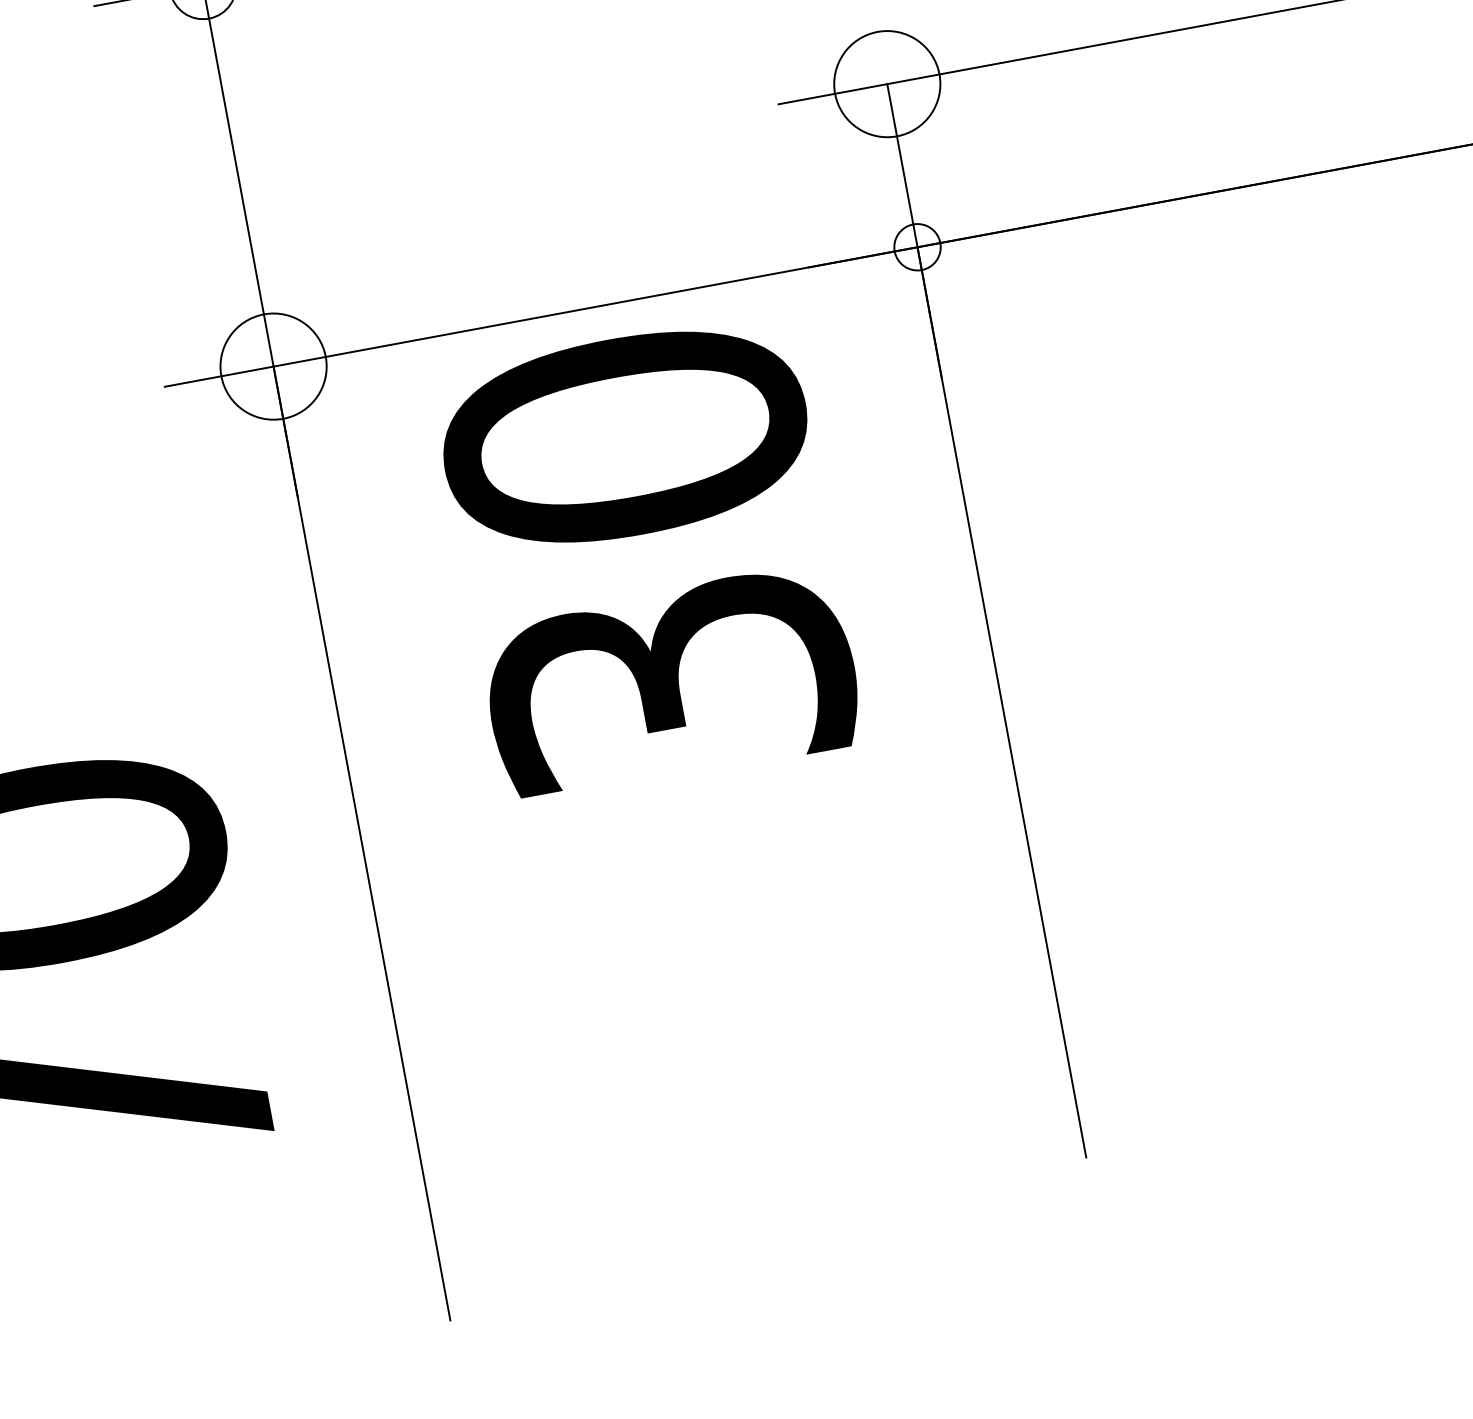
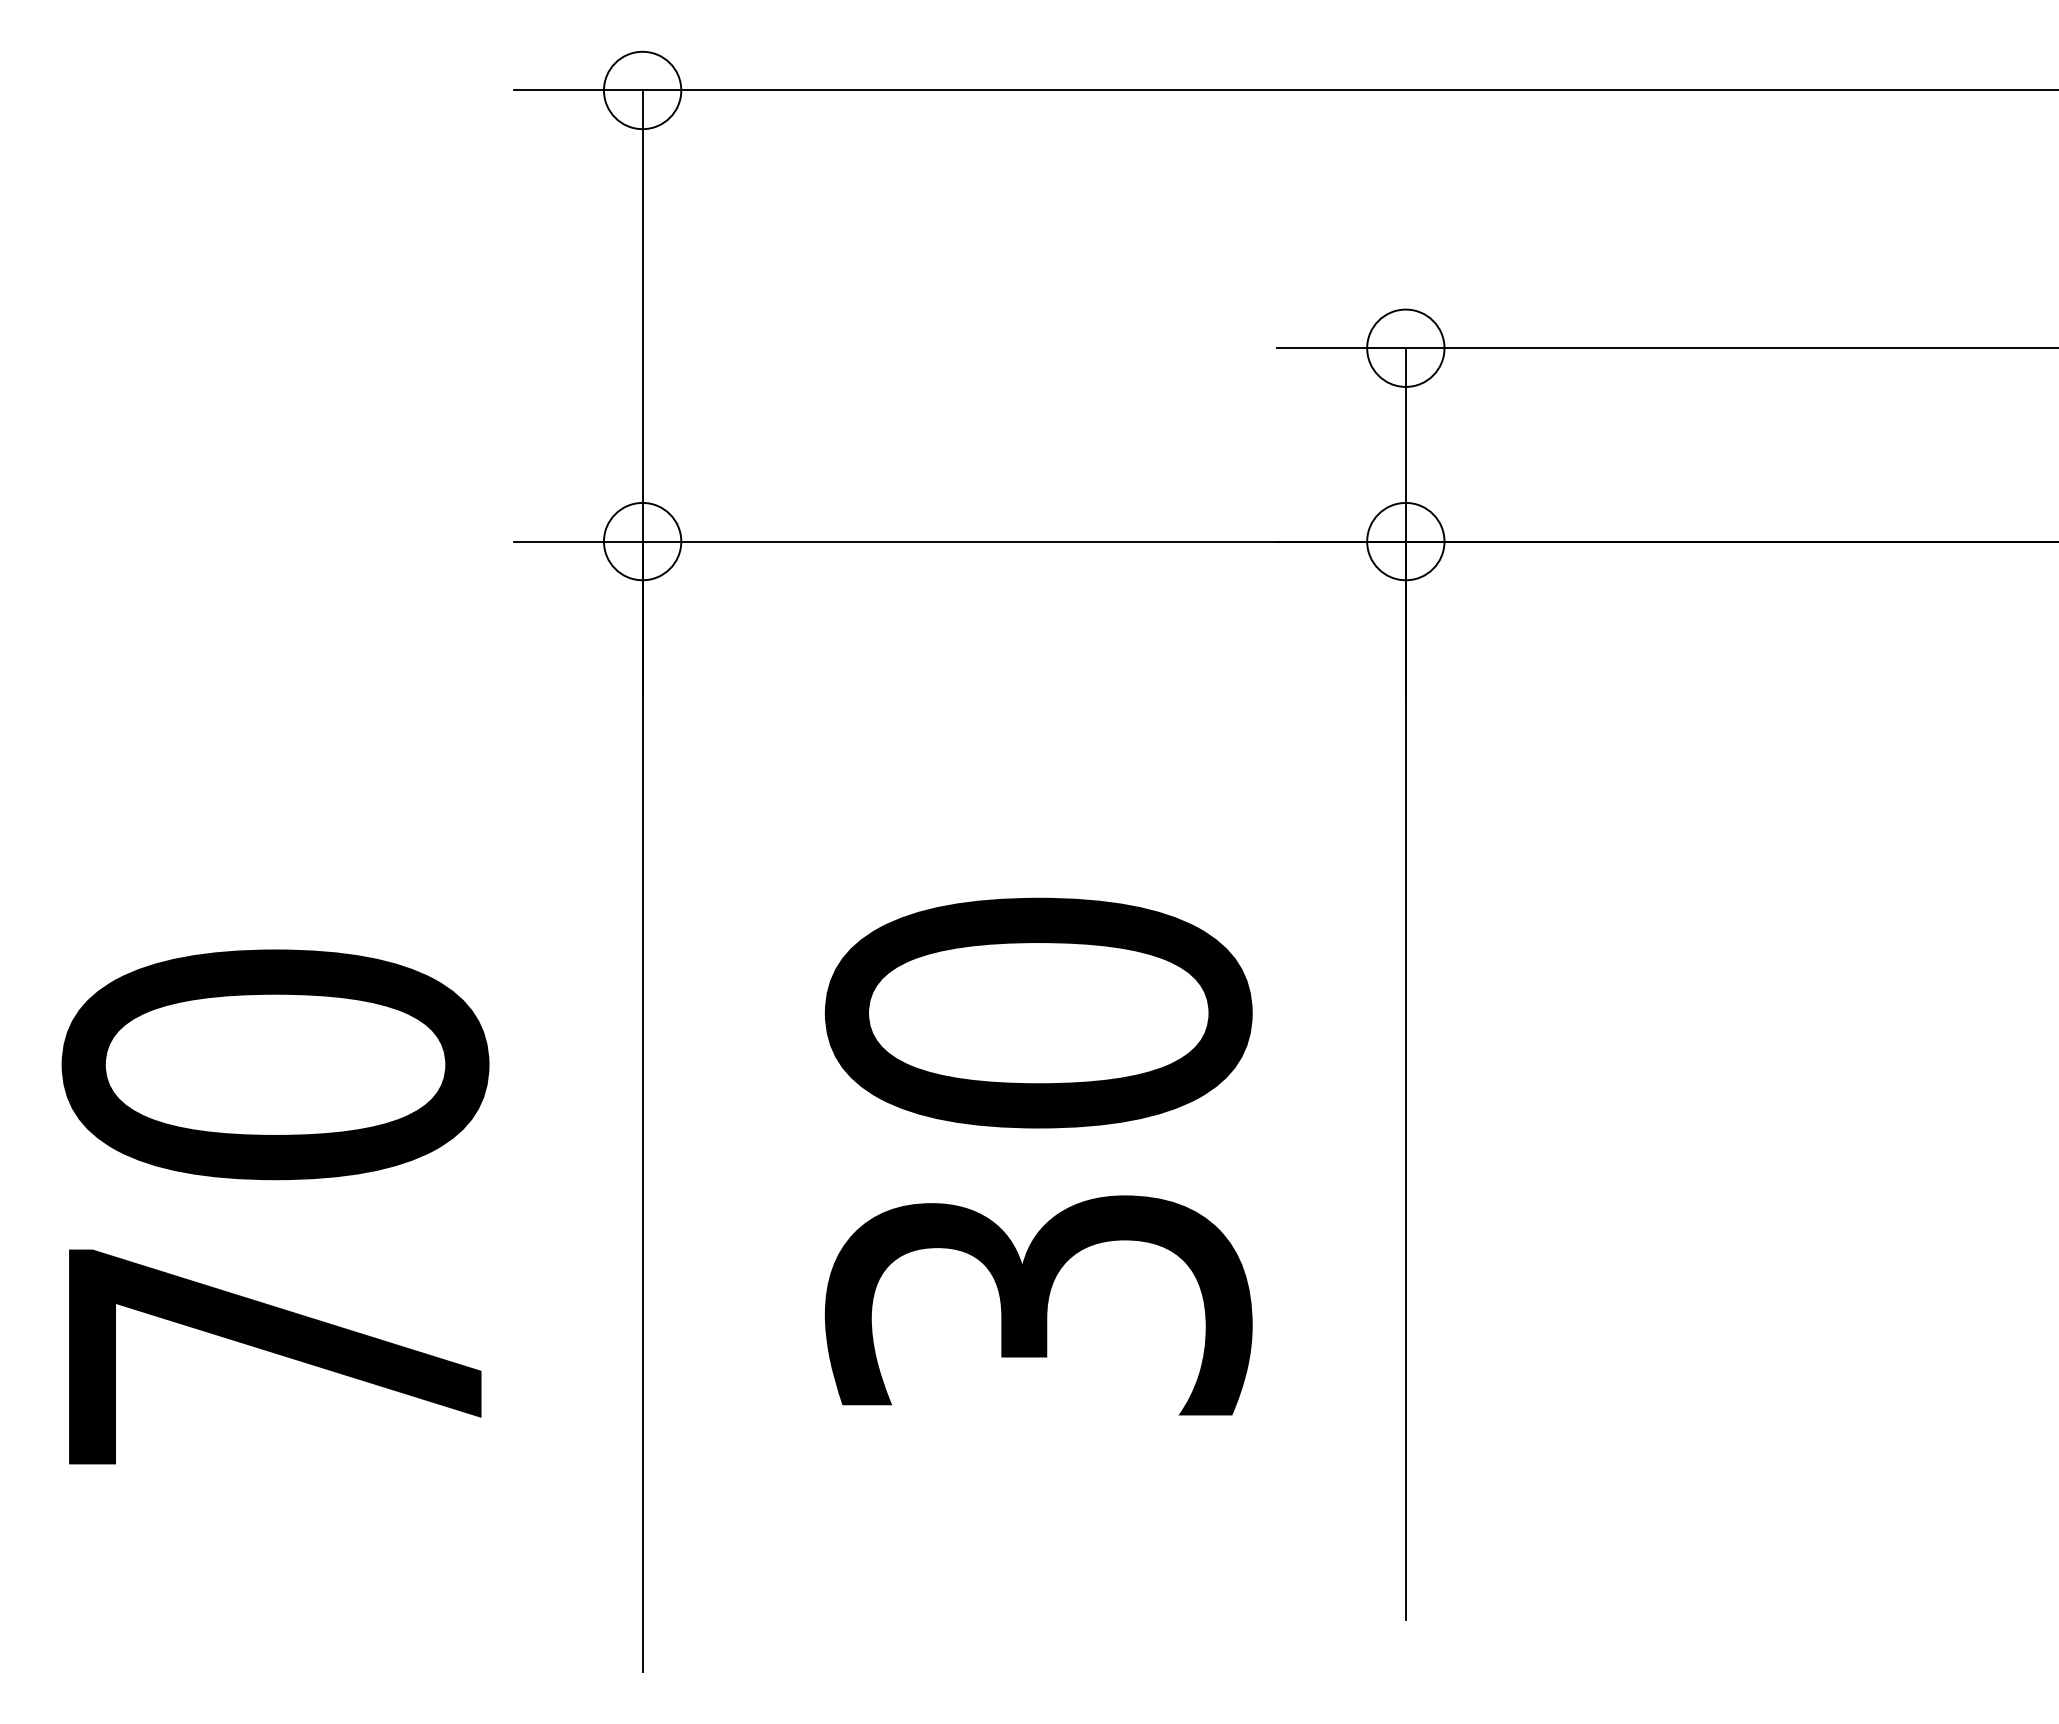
circle: (886, 83) -> (1405, 347), size x0.62
circle: (917, 247) -> (1405, 541), size x1.43
circle: (273, 366) -> (642, 541), size x0.62
text: (647, 558) -> (1038, 1156), moved

